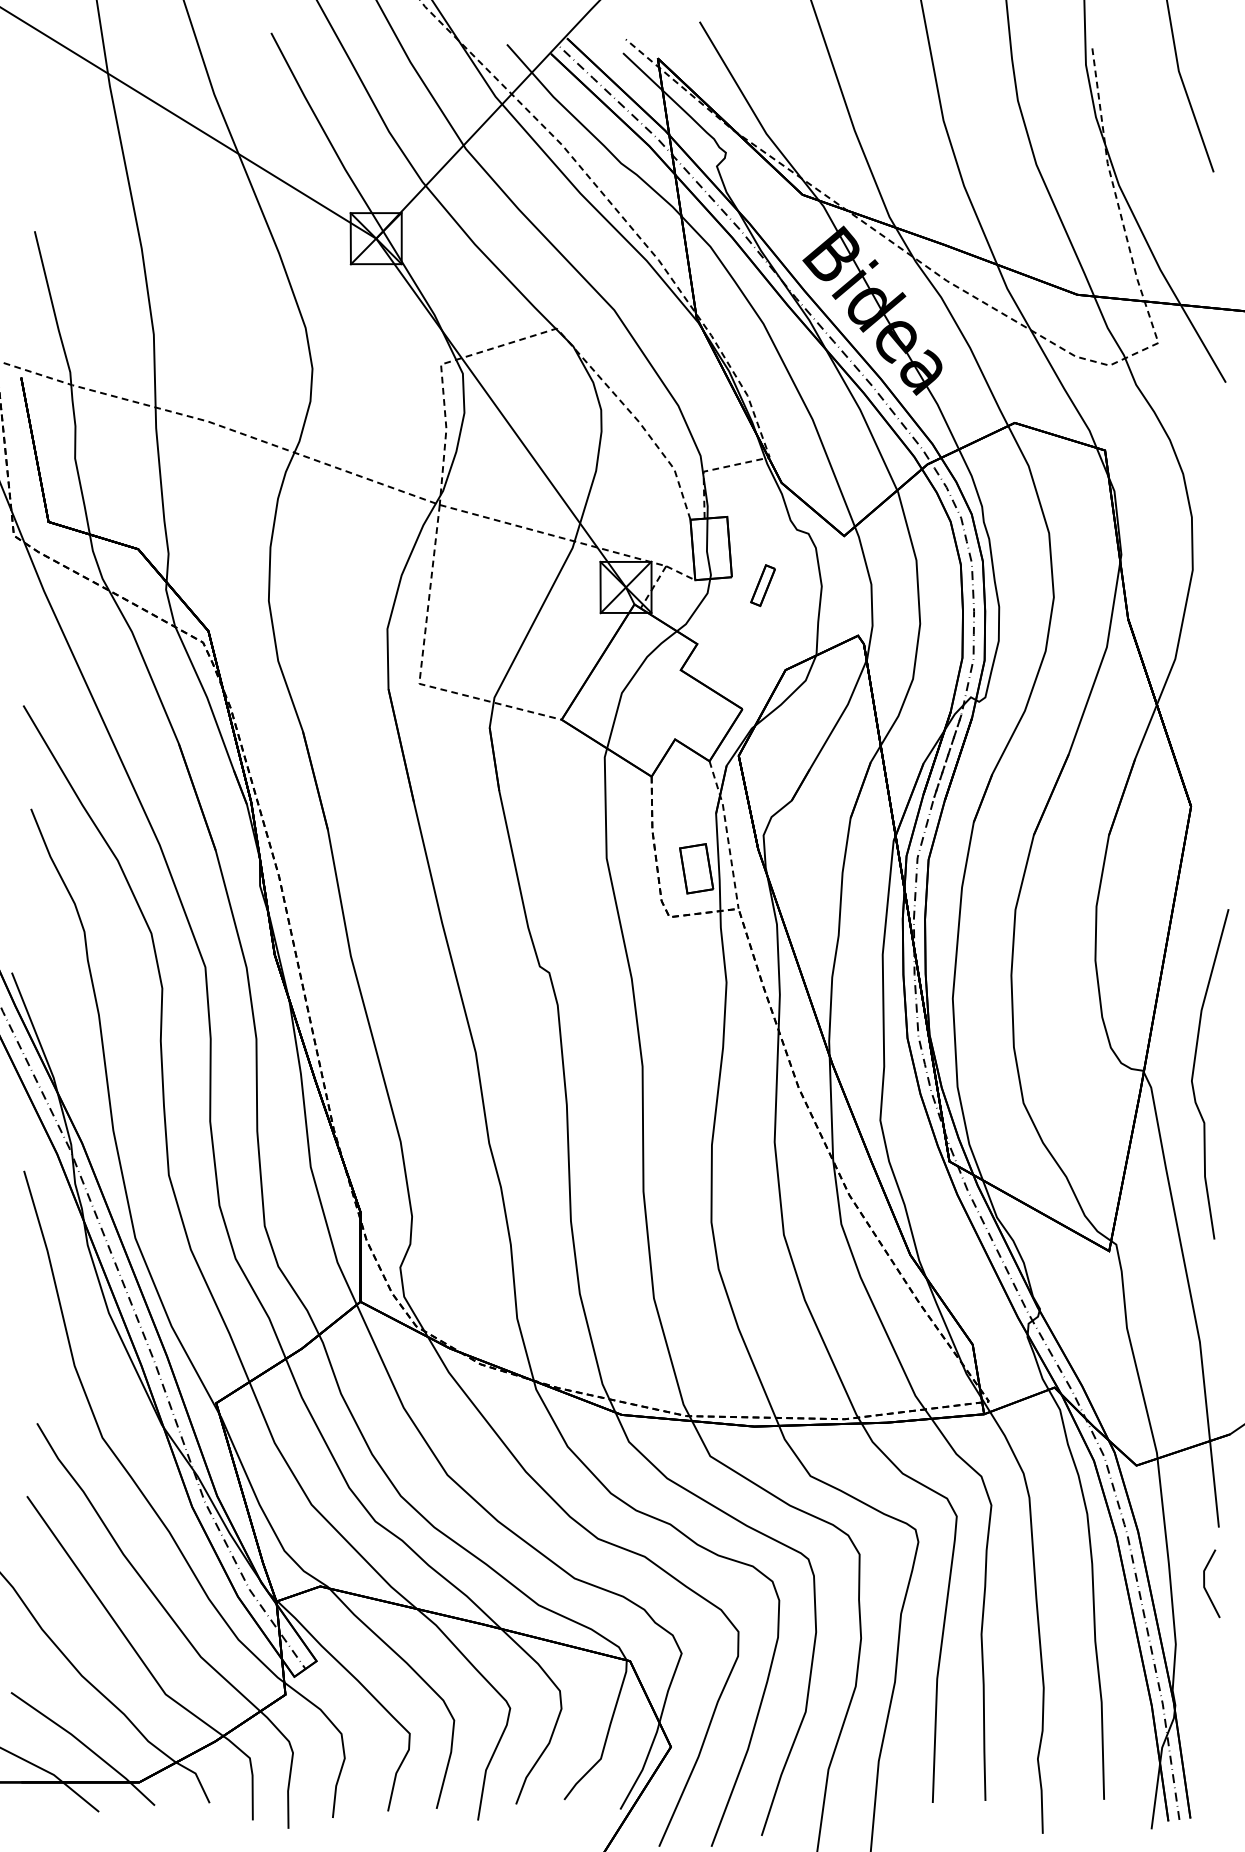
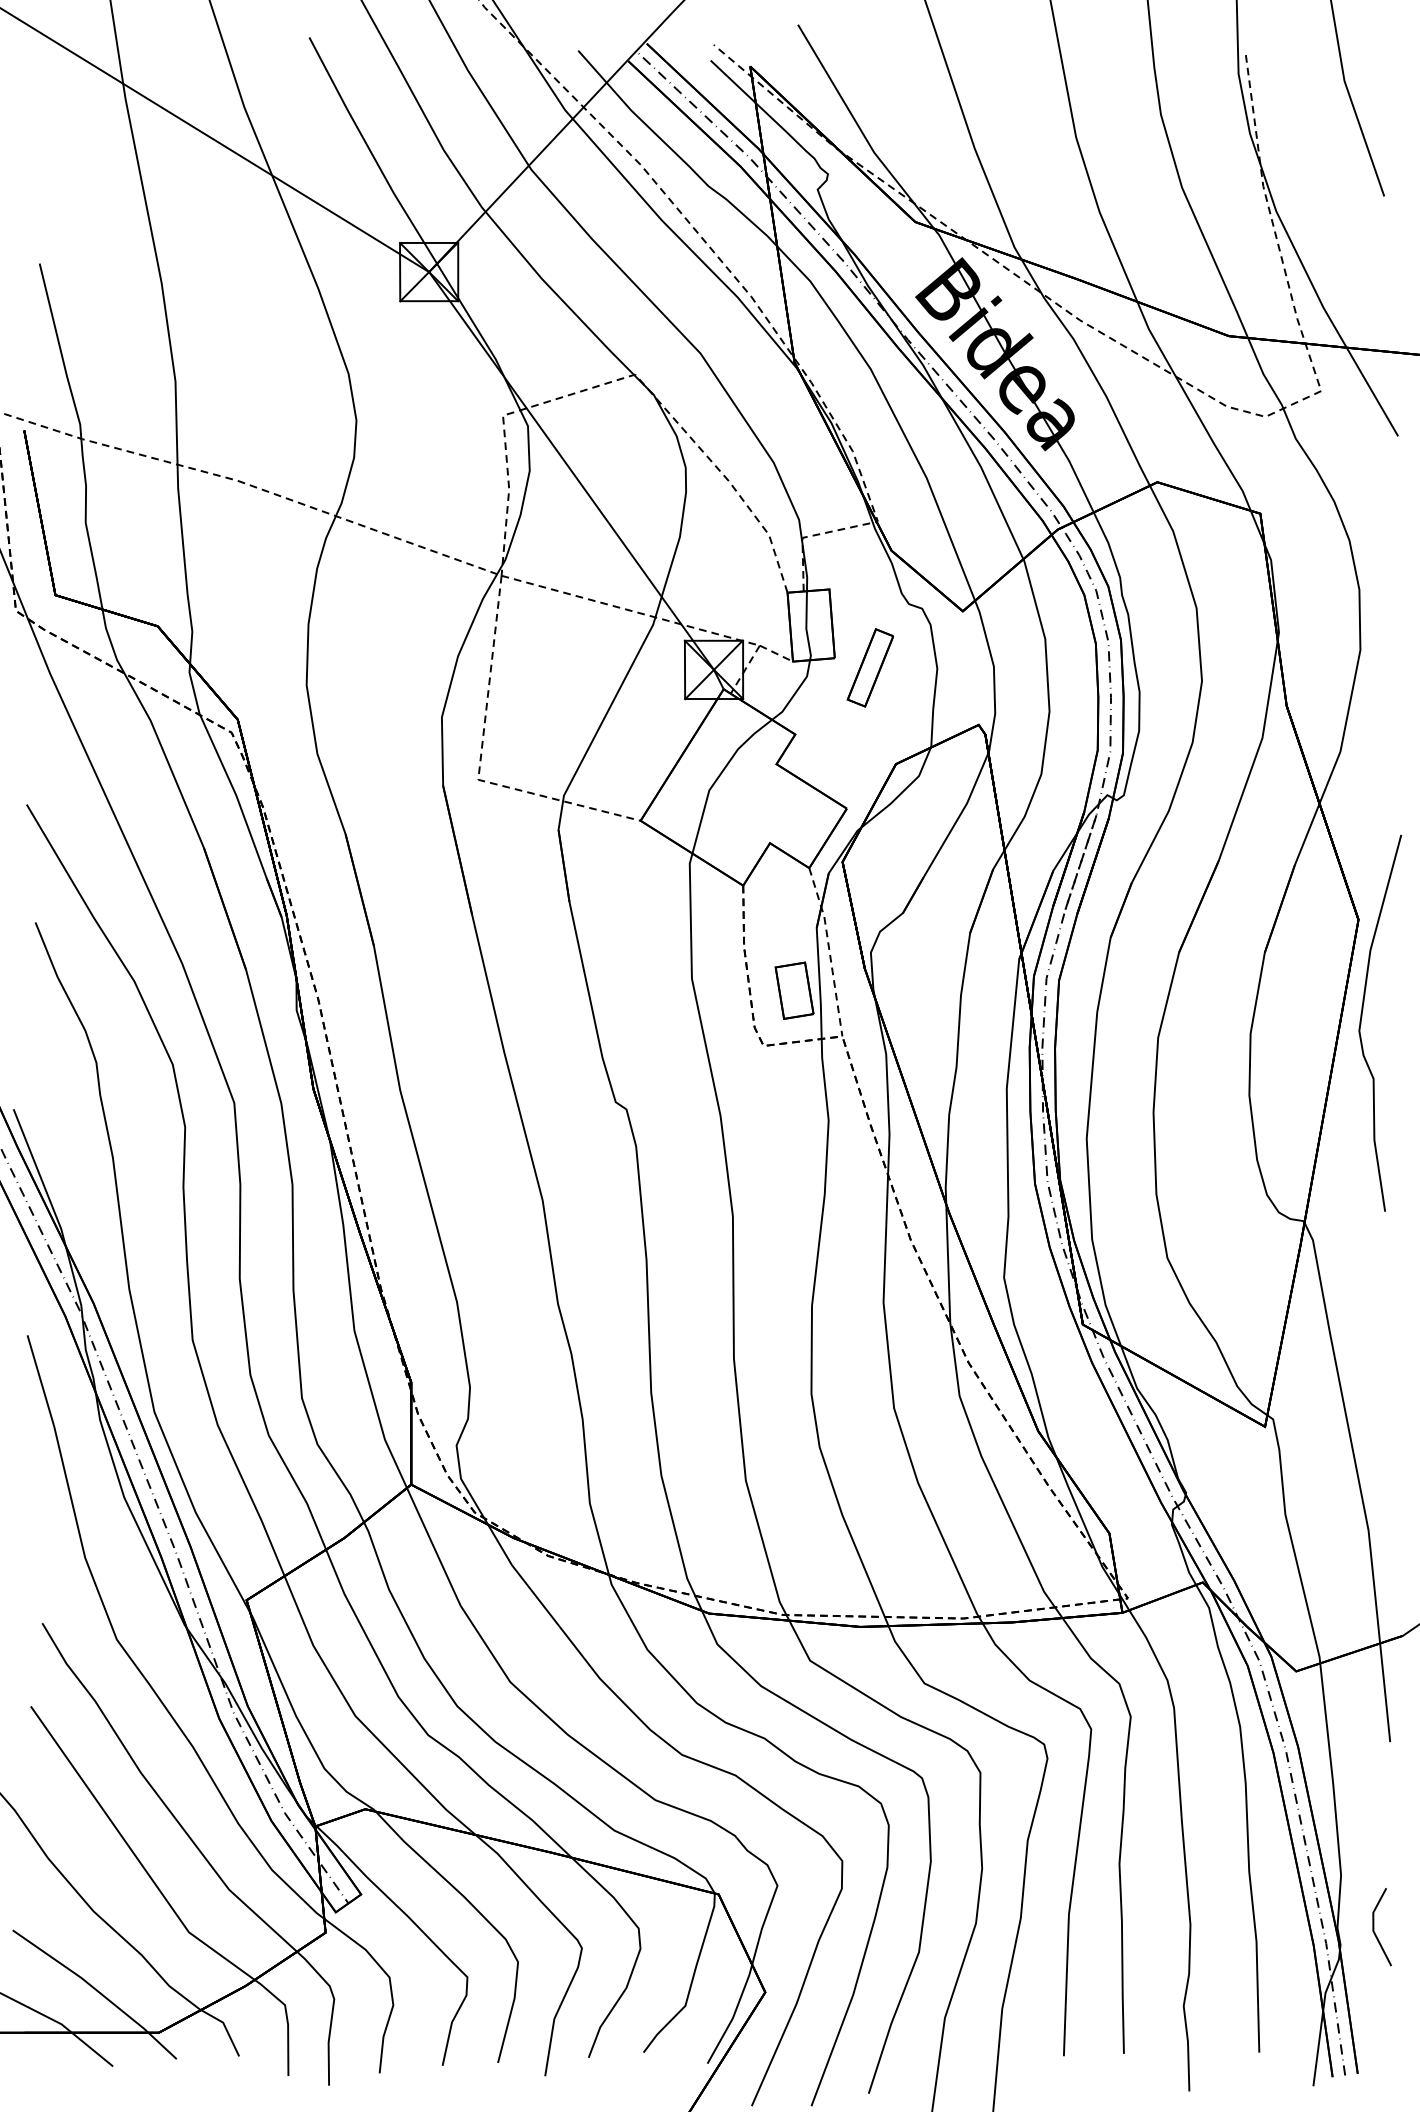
part: (762, 585) -> (869, 667), size x1.67
curve: (1194, 1071) -> (1362, 1020), moved
line: (1205, 1585) -> (1374, 1929), moved

